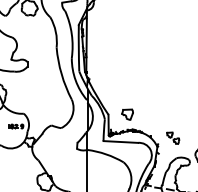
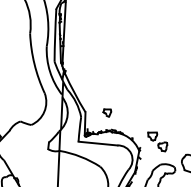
part: (127, 114) -> (107, 112), size x0.62
part: (172, 138) -> (156, 142), size x1.43

